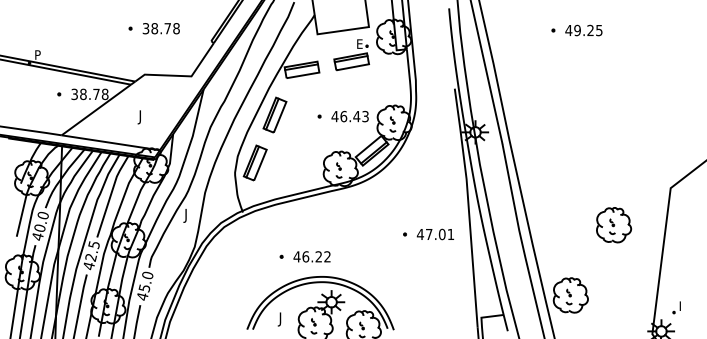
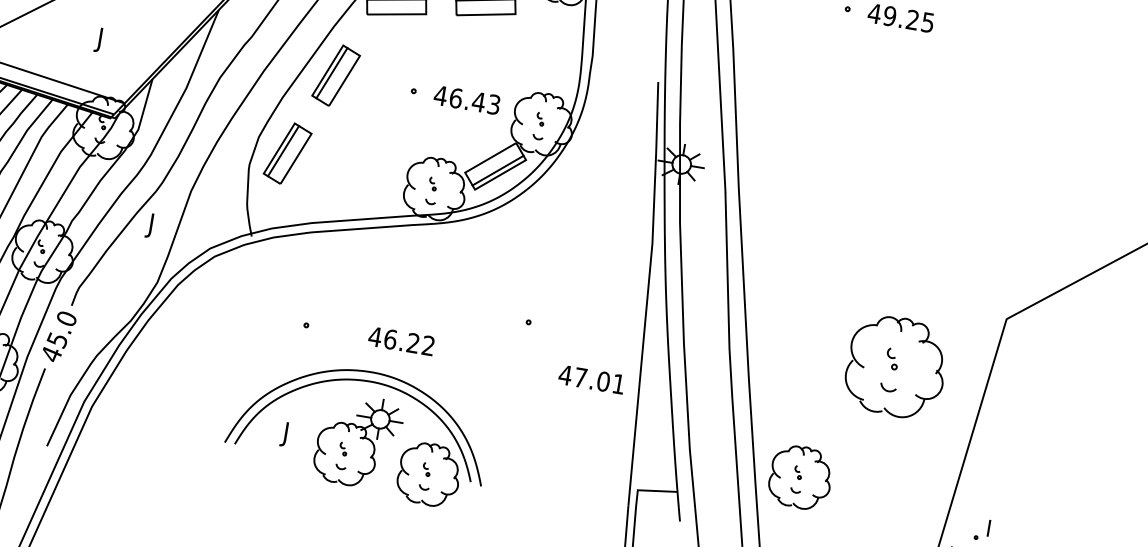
part: (614, 225) -> (897, 367), size x1.6
text: (435, 234) -> (591, 379), moved
text: (311, 256) -> (400, 340), moved

